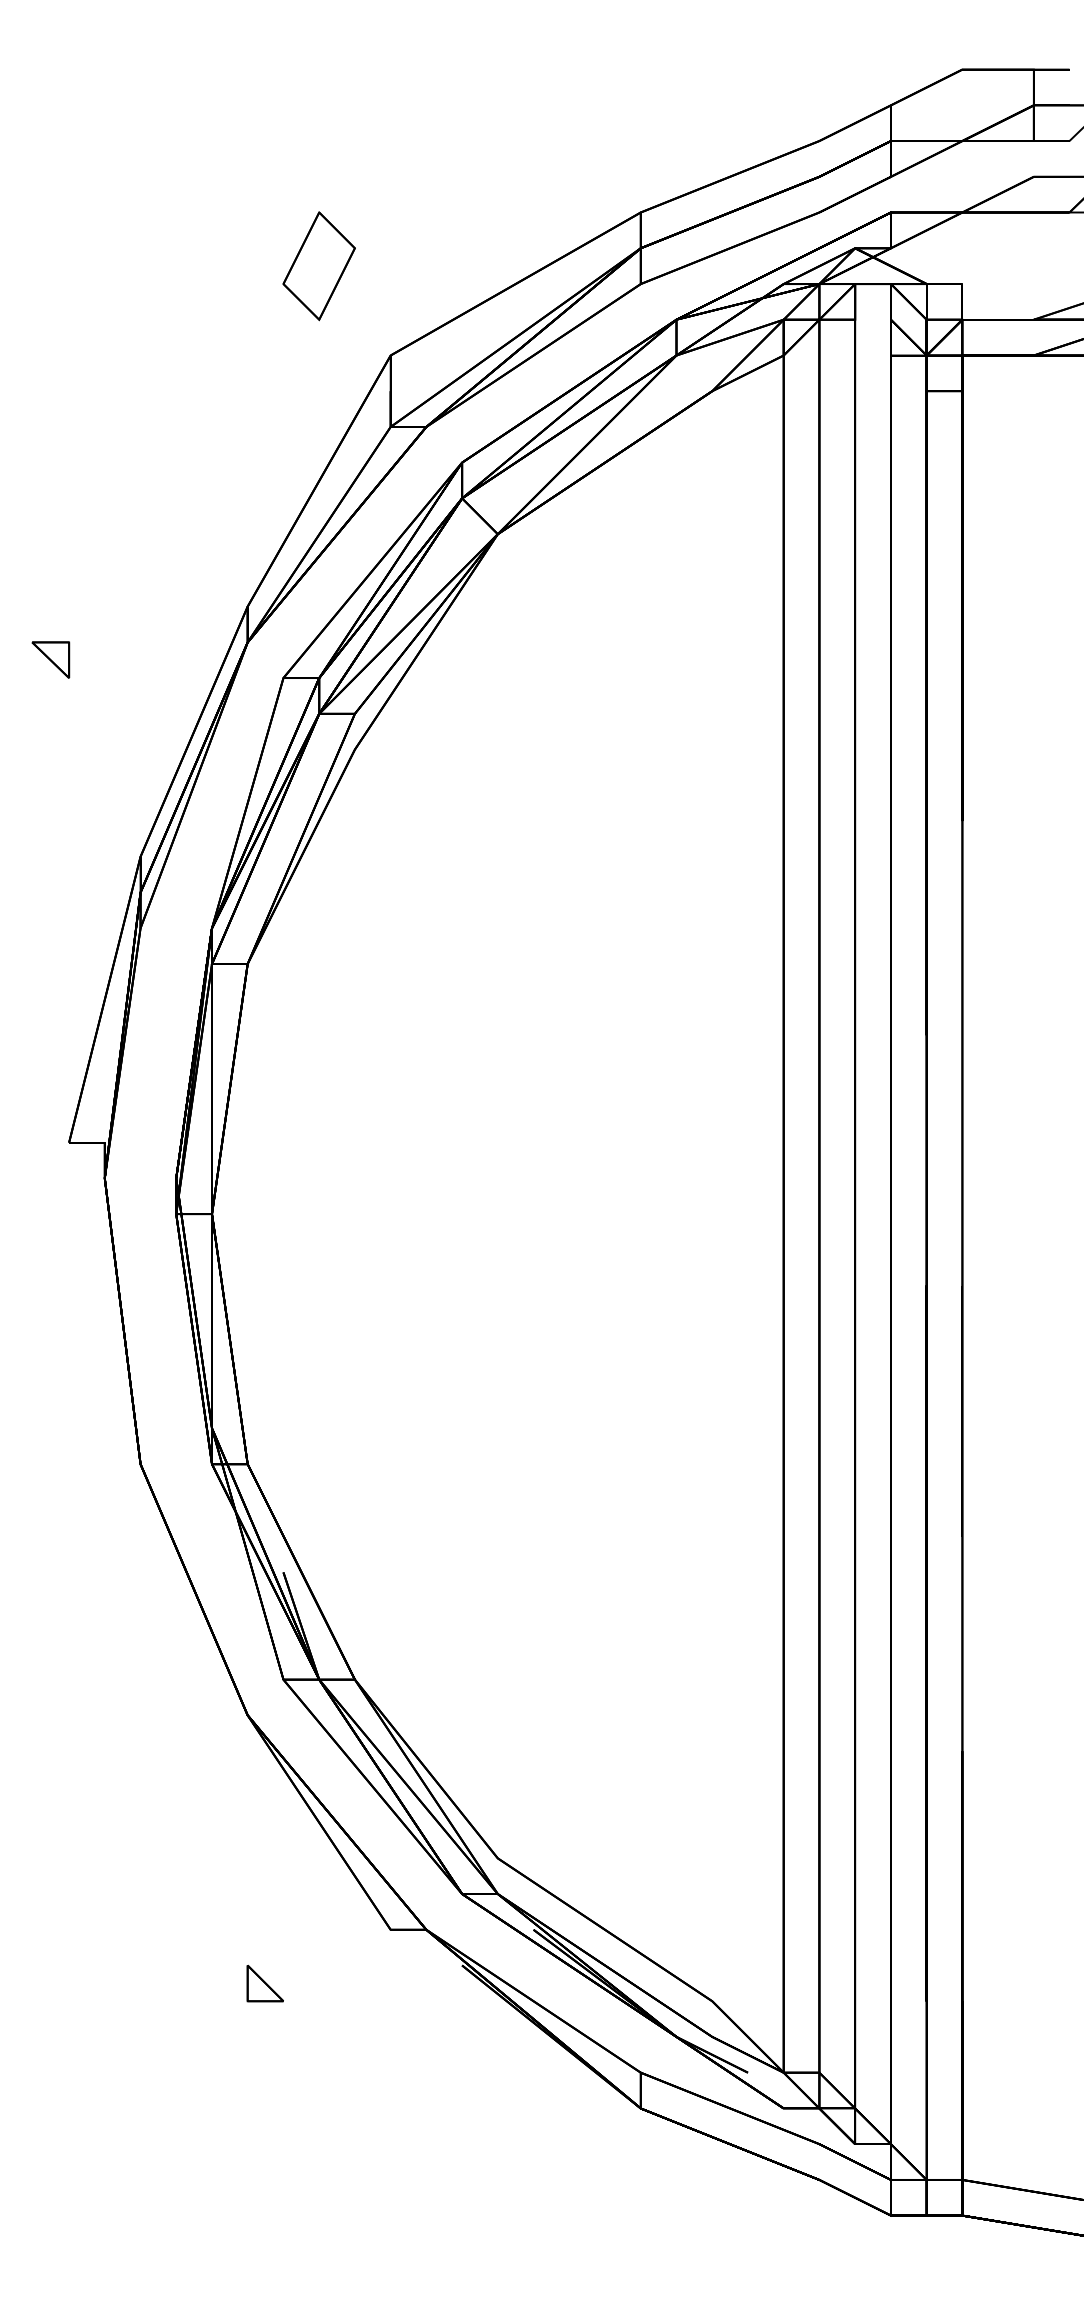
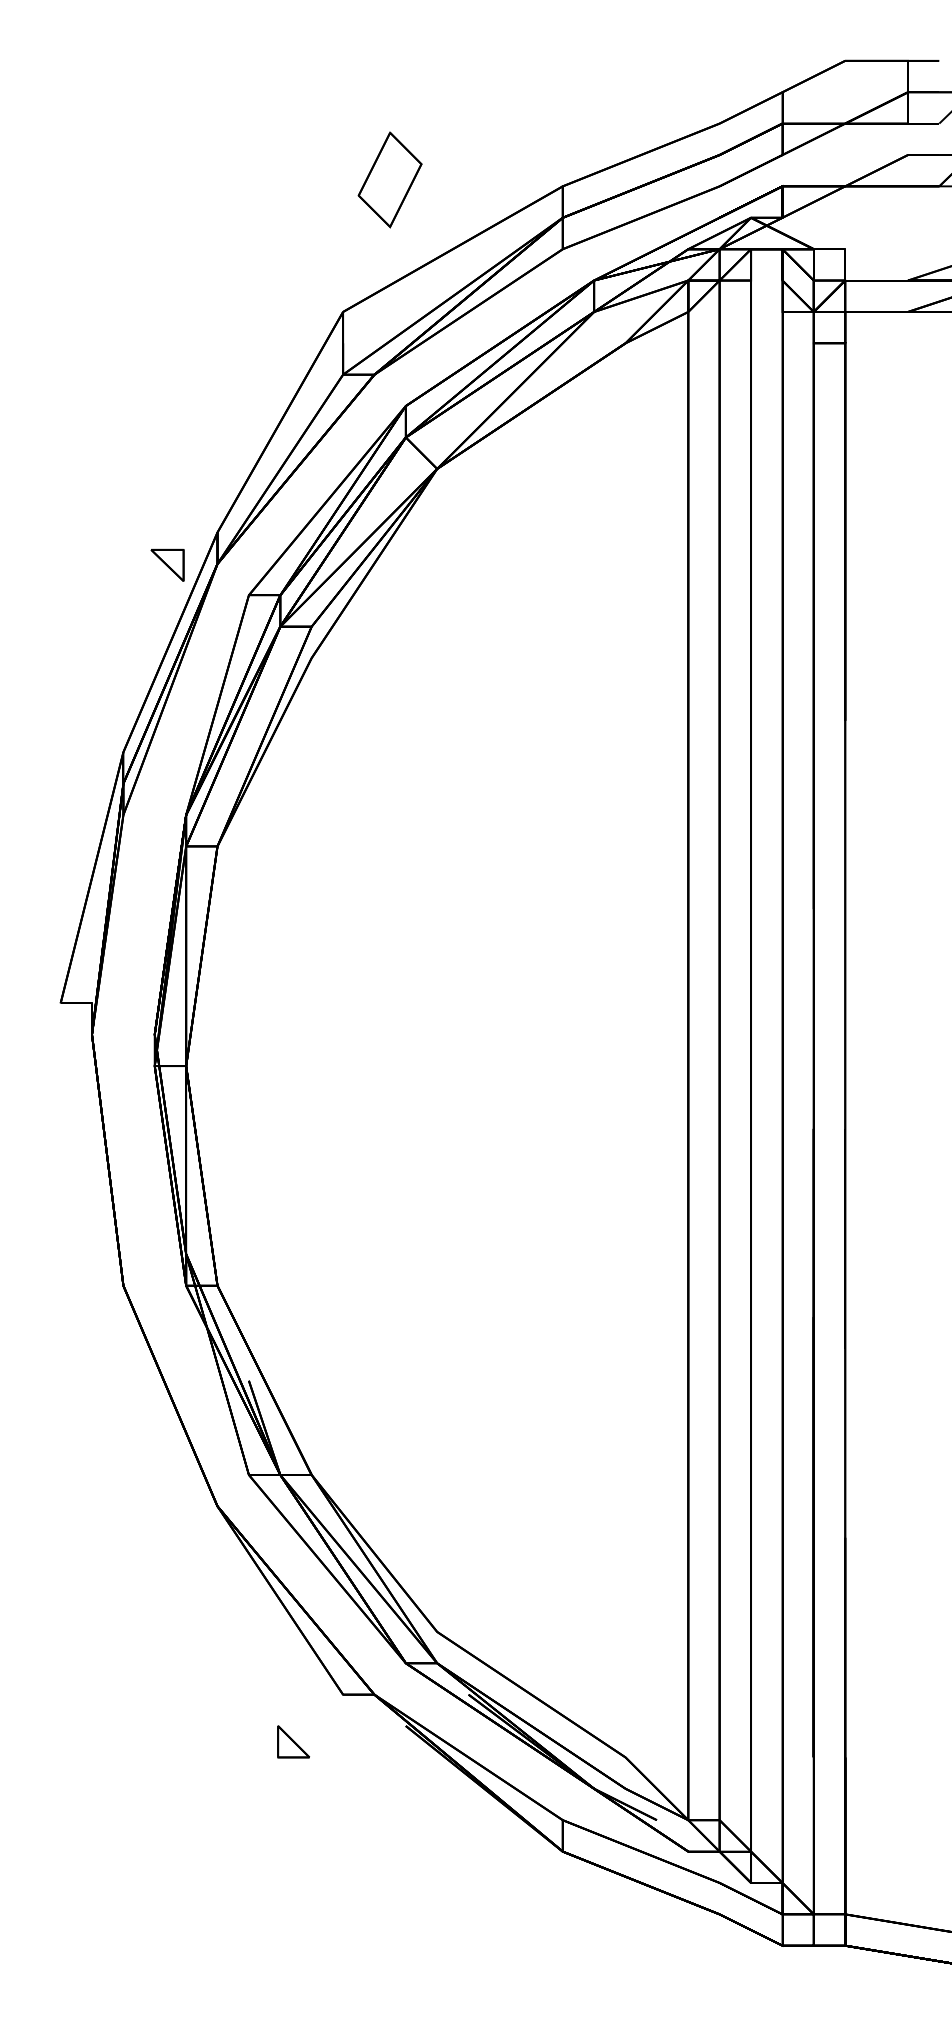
part: (318, 266) -> (389, 180), moved
part: (50, 659) -> (167, 564), moved
part: (264, 1983) -> (292, 1741), moved

